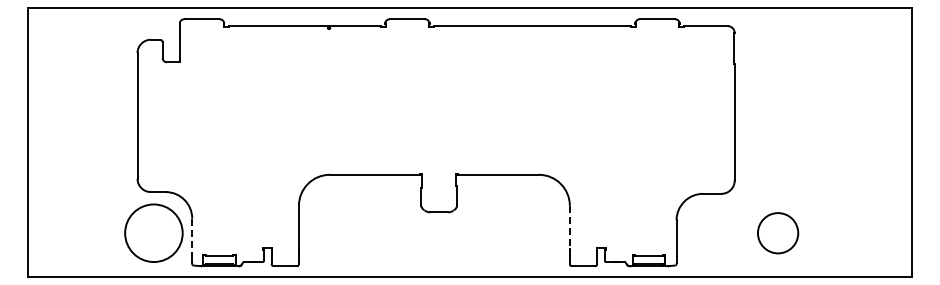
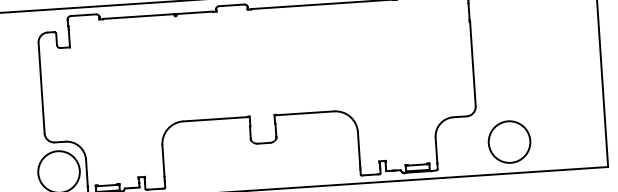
line: (569, 227) -> (358, 147), dashed -> solid
circle: (777, 233) -> (509, 142), size x1.43
line: (192, 237) -> (87, 173), dashed -> solid

